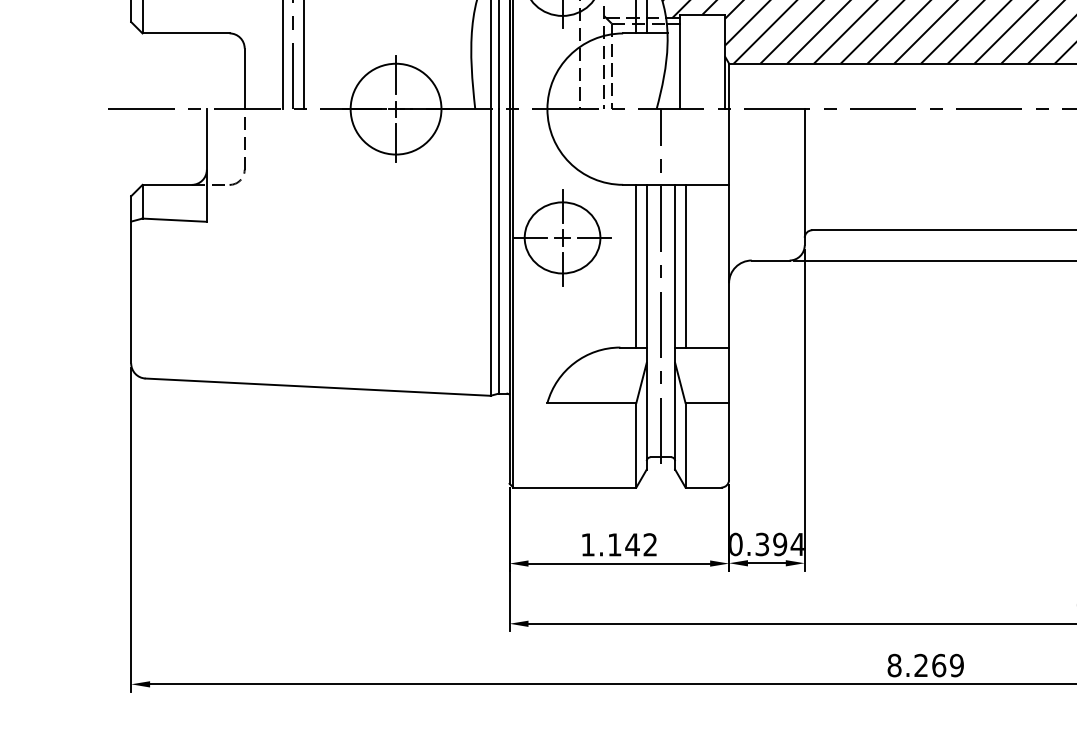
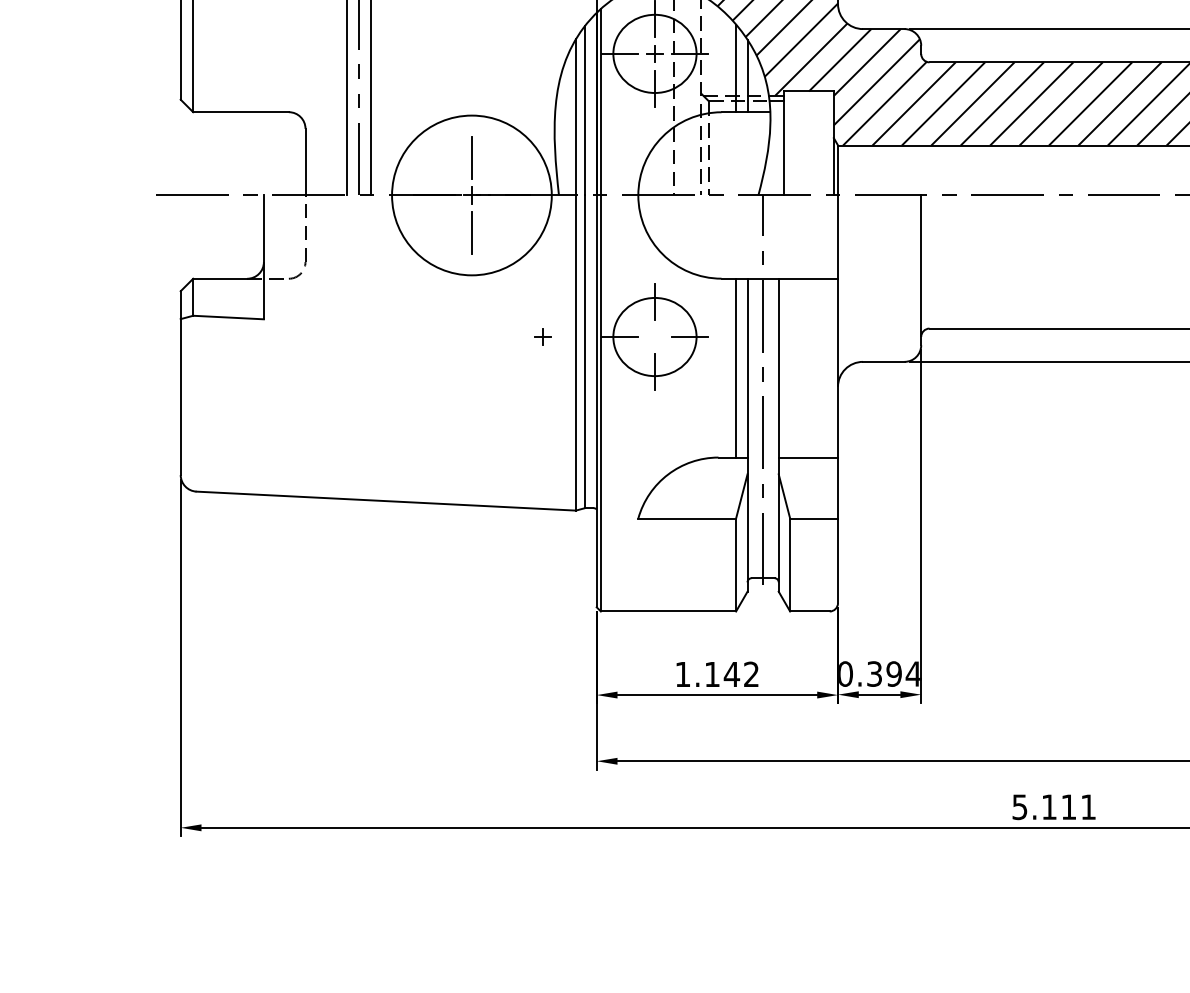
circle: (395, 109) -> (471, 195), size x1.6
part: (562, 237) -> (542, 336), moved
line: (685, 265) -> (790, 367), removed
text: (925, 665) -> (1054, 807), 8.269 -> 5.111

